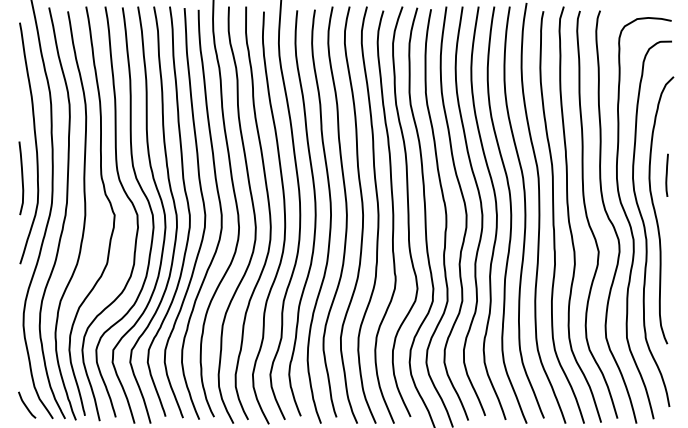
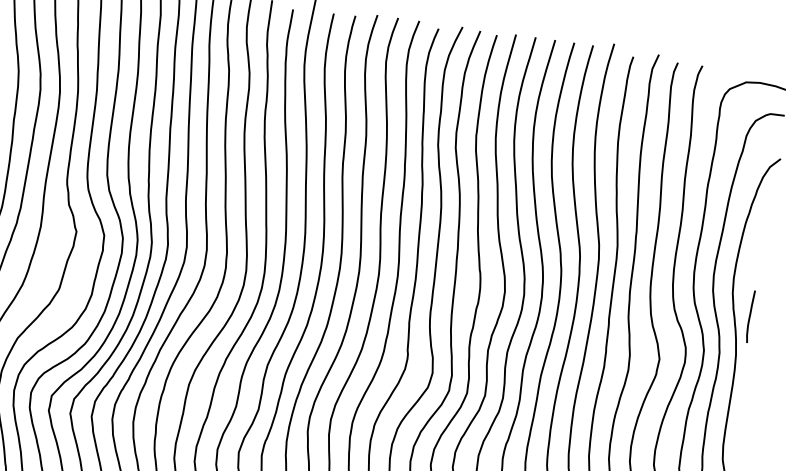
curve: (666, 174) -> (749, 315), moved

